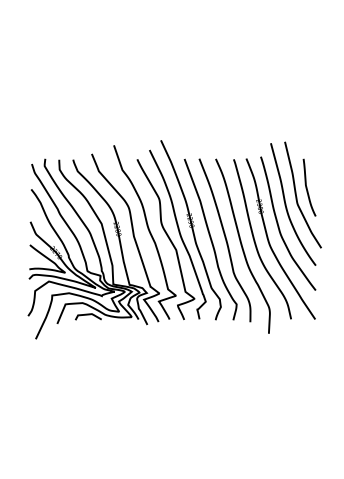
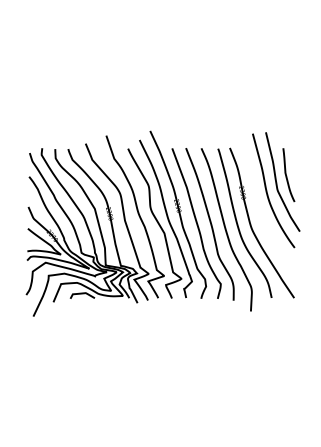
curve: (279, 226) -> (260, 211), removed

